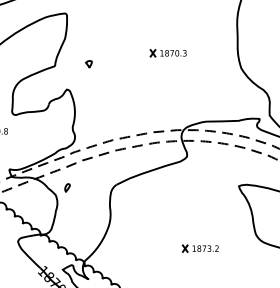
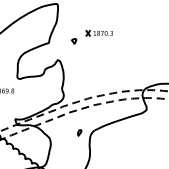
part: (167, 53) -> (98, 33), moved
part: (67, 187) -> (79, 132), moved

